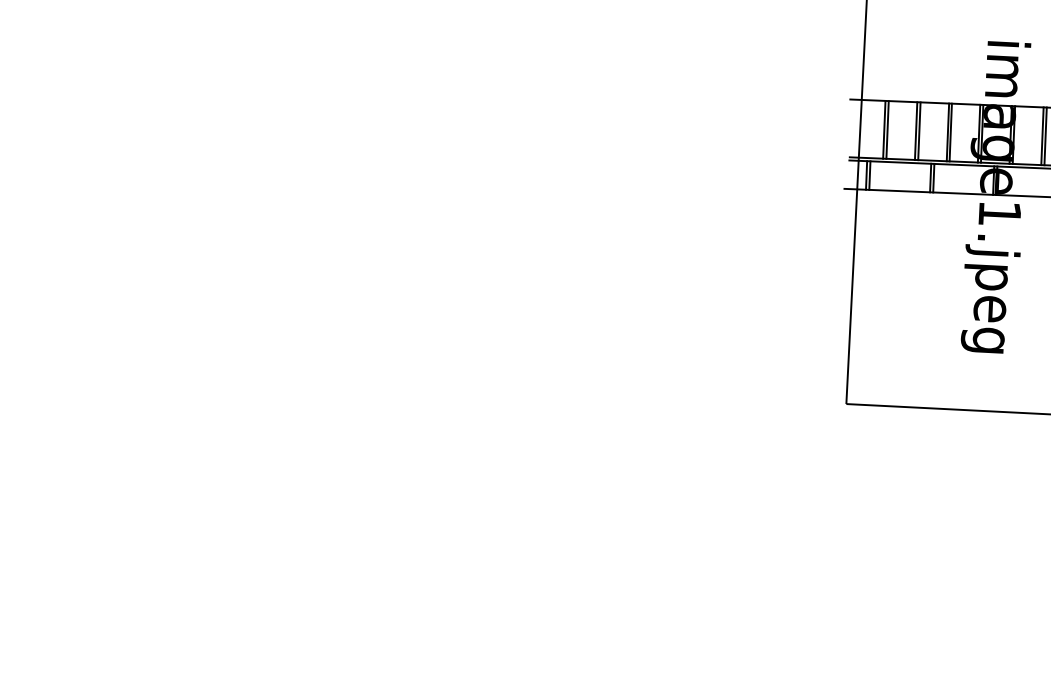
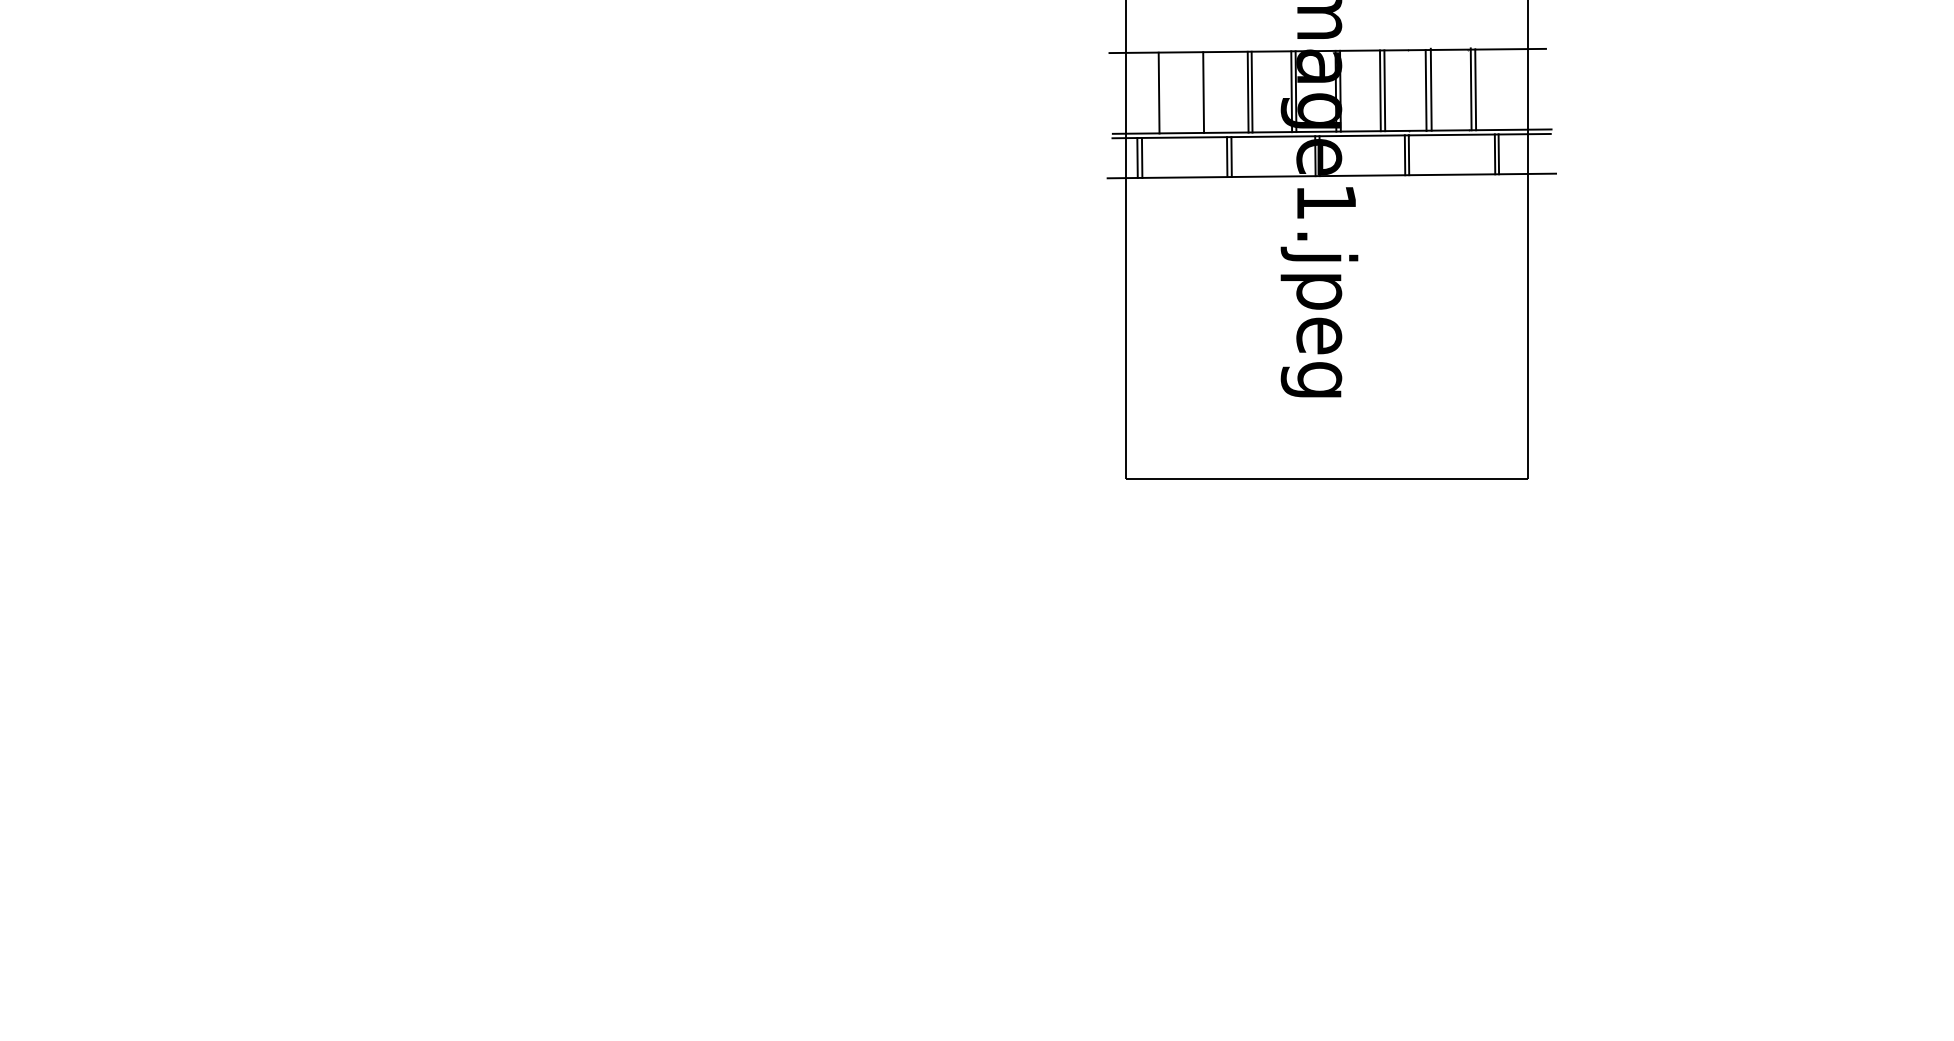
line: (887, 129) -> (1163, 92), removed
line: (918, 131) -> (1207, 92), removed

